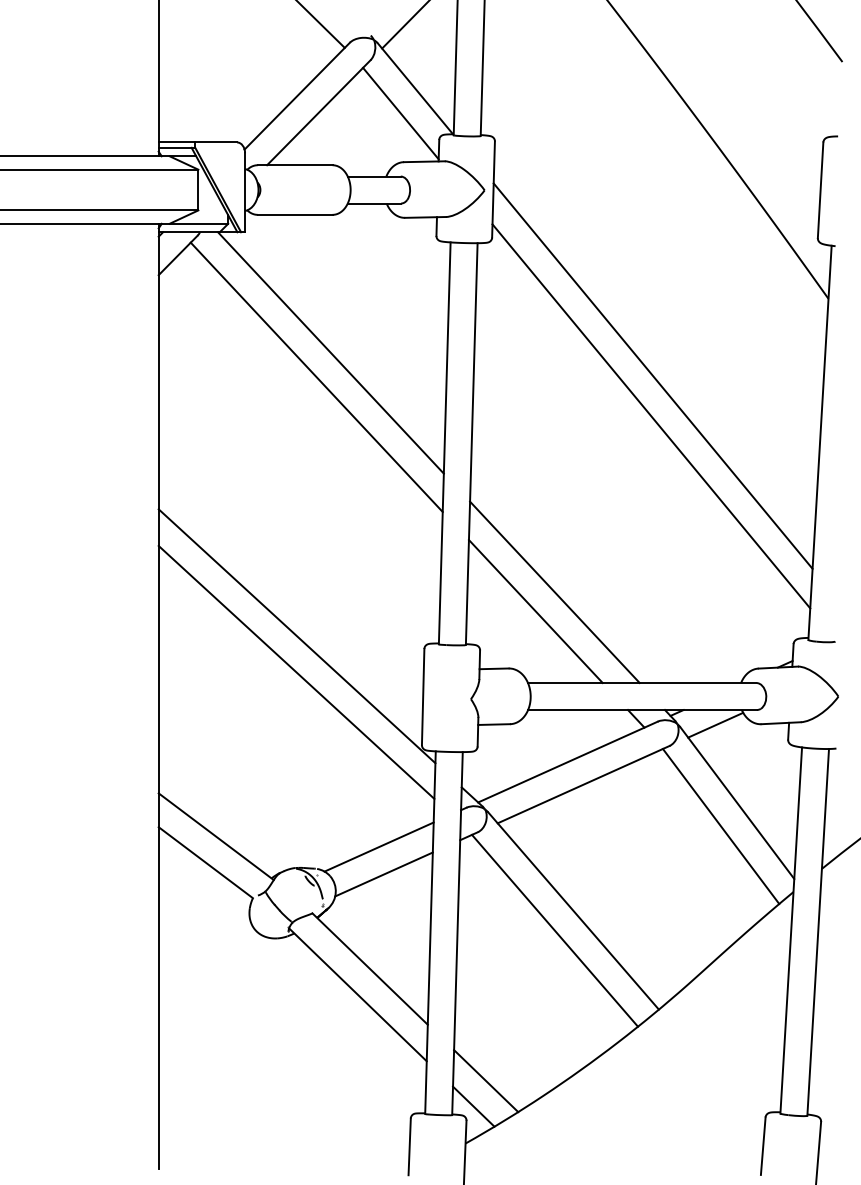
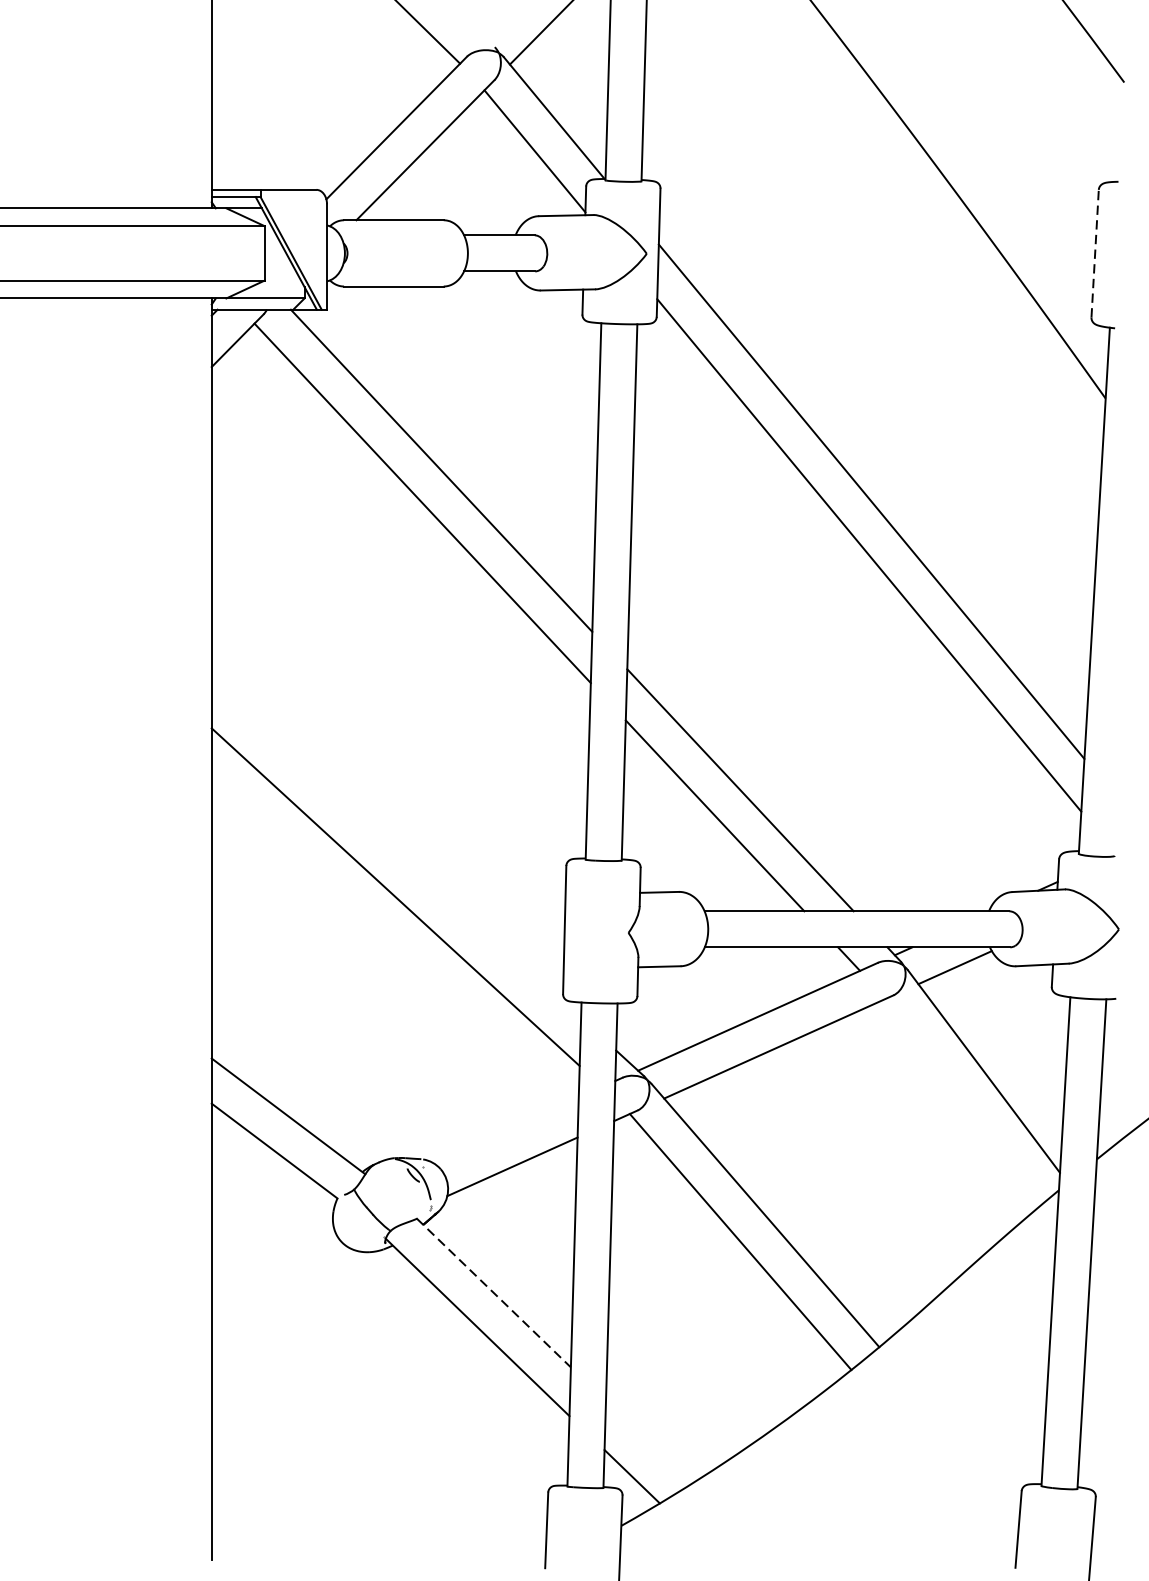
line: (820, 190) -> (1094, 253), solid -> dashed
line: (296, 636) -> (395, 849), removed
line: (720, 825) -> (961, 1101), removed
line: (378, 846) -> (505, 1129), removed
line: (370, 969) -> (494, 1293), solid -> dashed
line: (486, 1081) -> (649, 1443), removed

